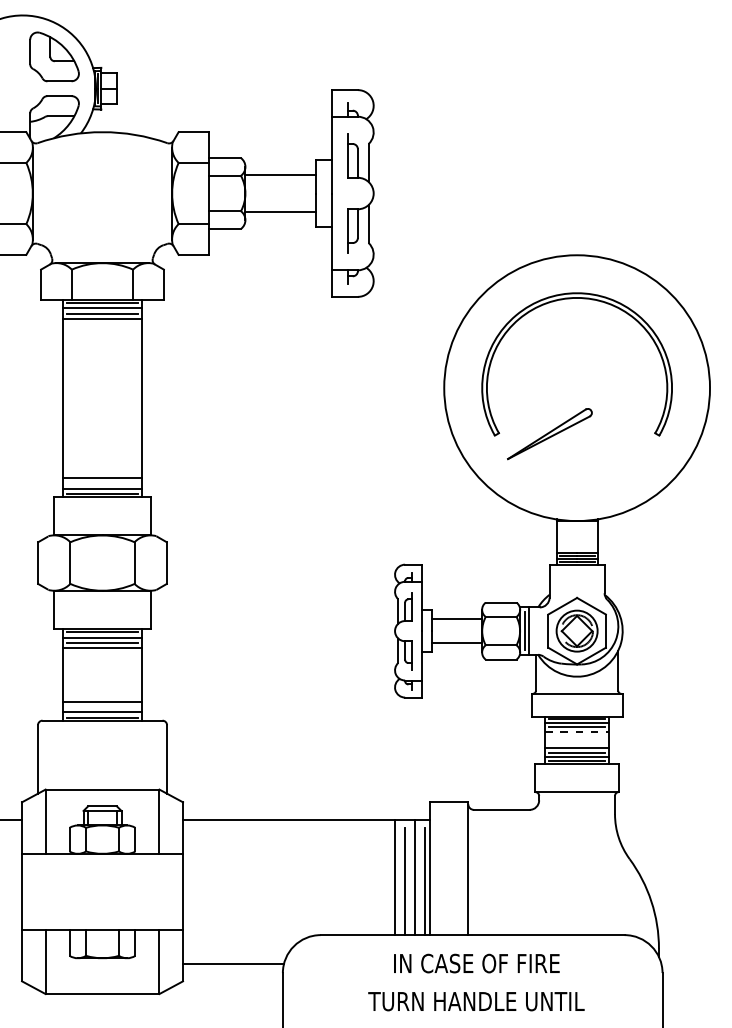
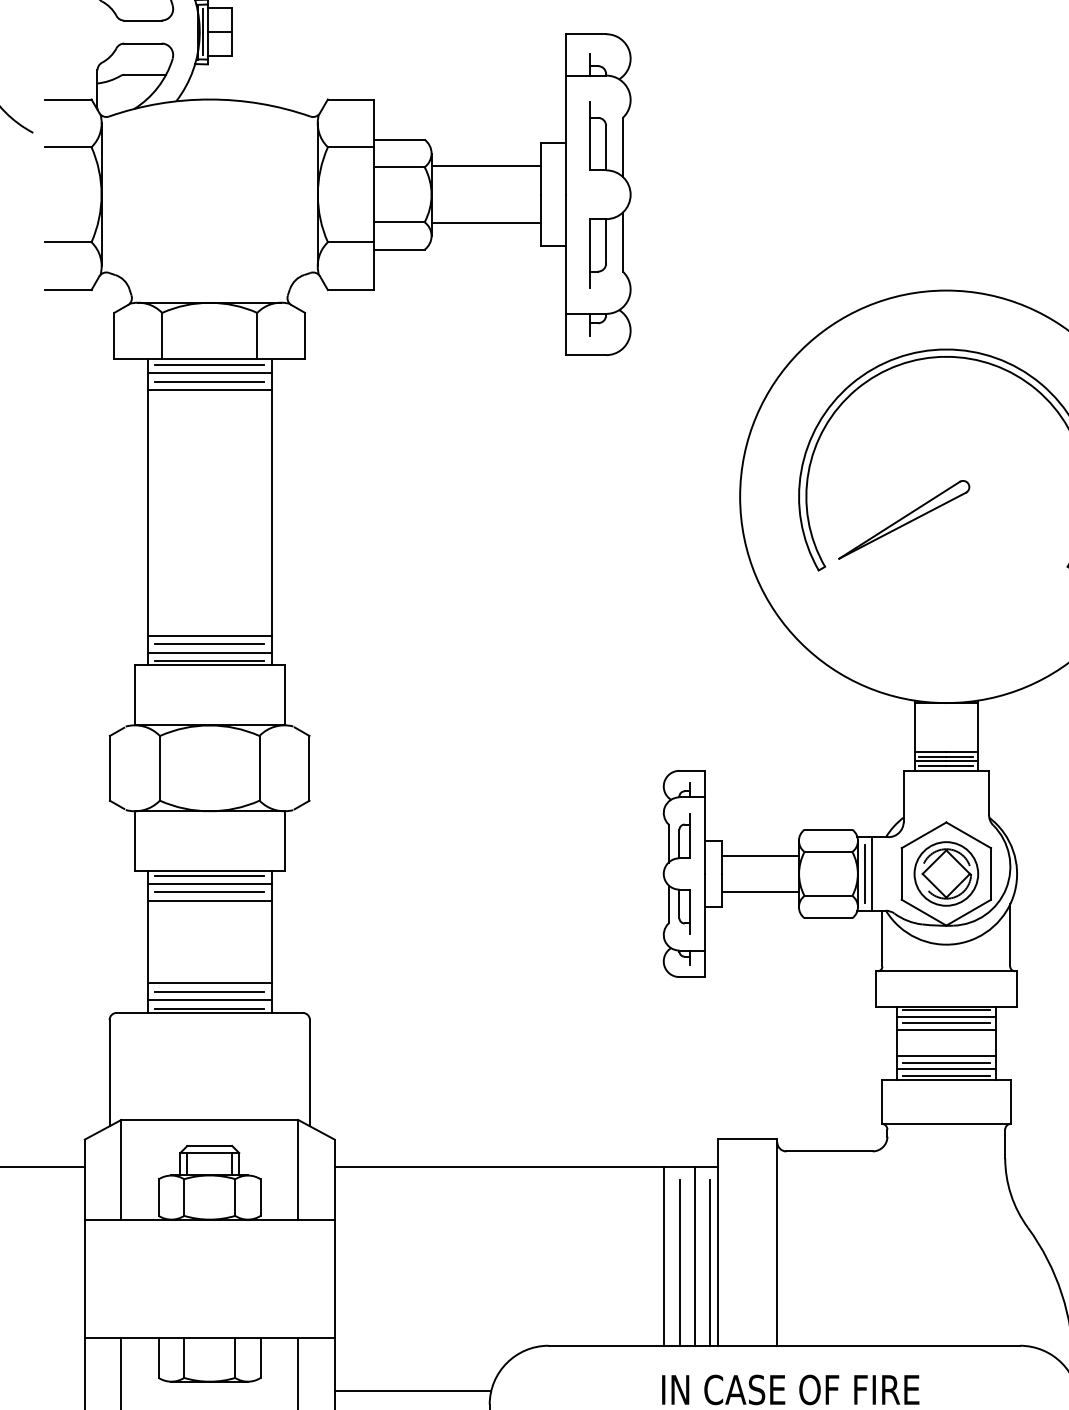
part: (549, 434) -> (903, 520), moved
line: (102, 483) -> (209, 644), added
line: (102, 707) -> (209, 992), added
line: (577, 731) -> (946, 1029), dashed -> solid

